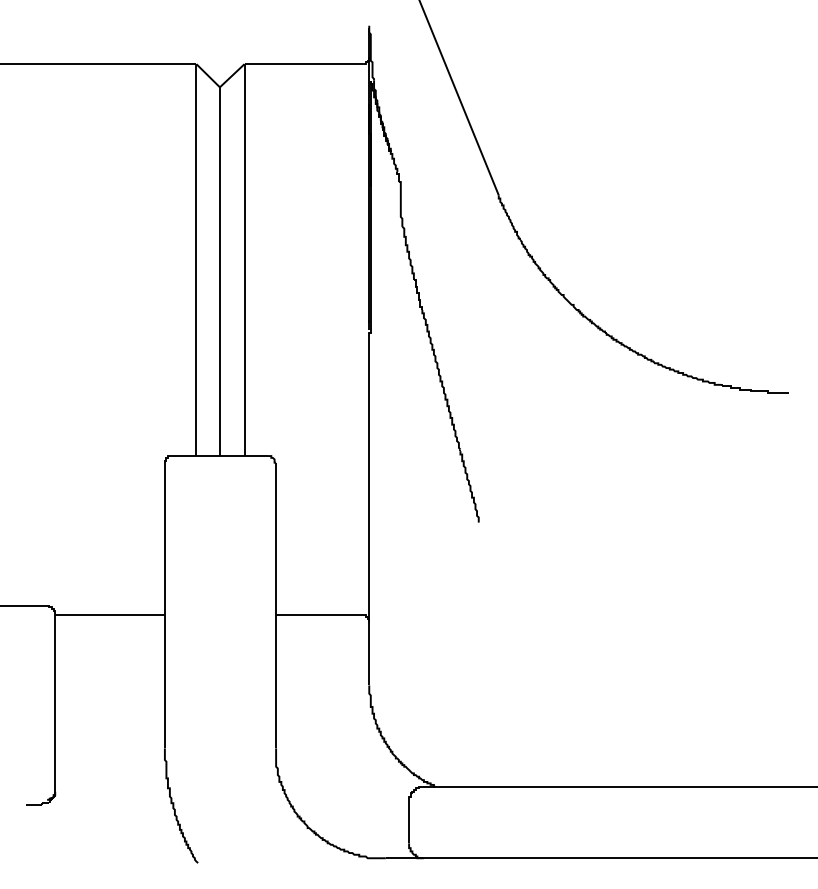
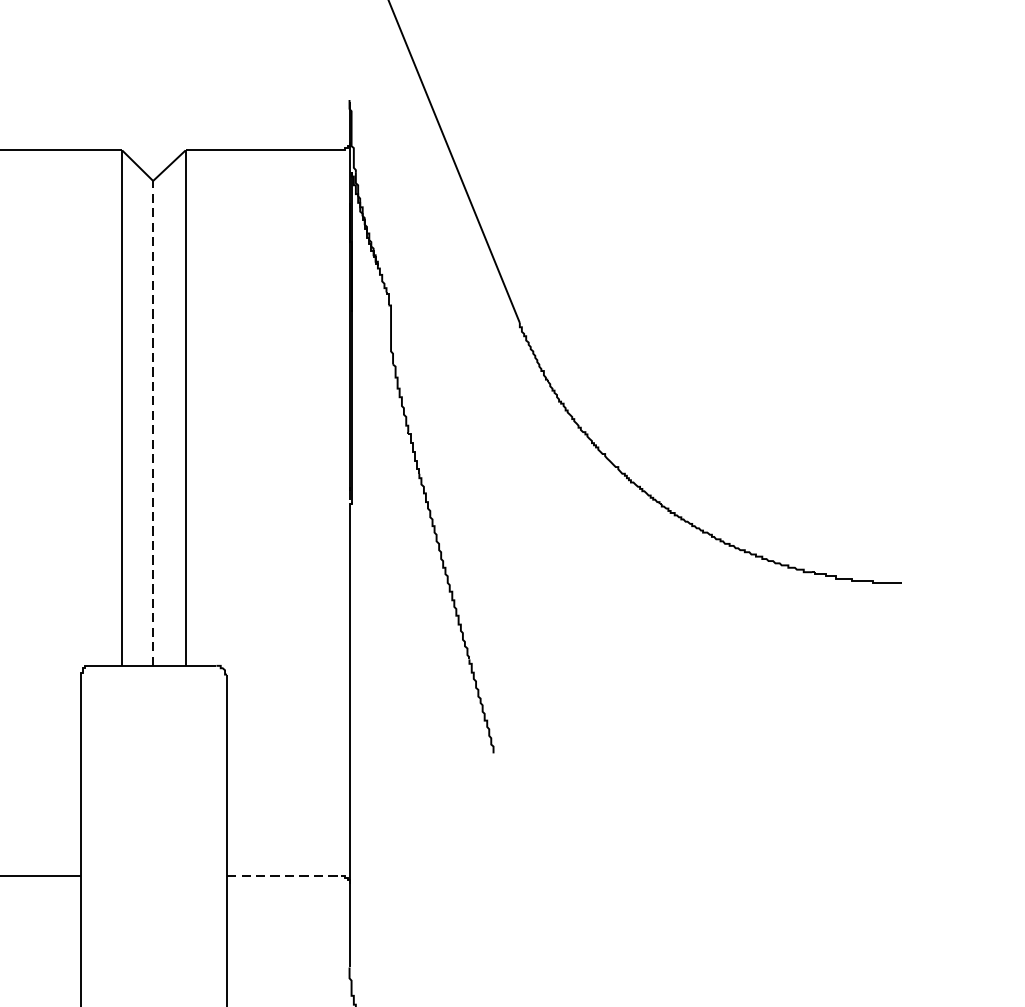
line: (219, 271) -> (152, 423), solid -> dashed
line: (319, 615) -> (284, 875), solid -> dashed

